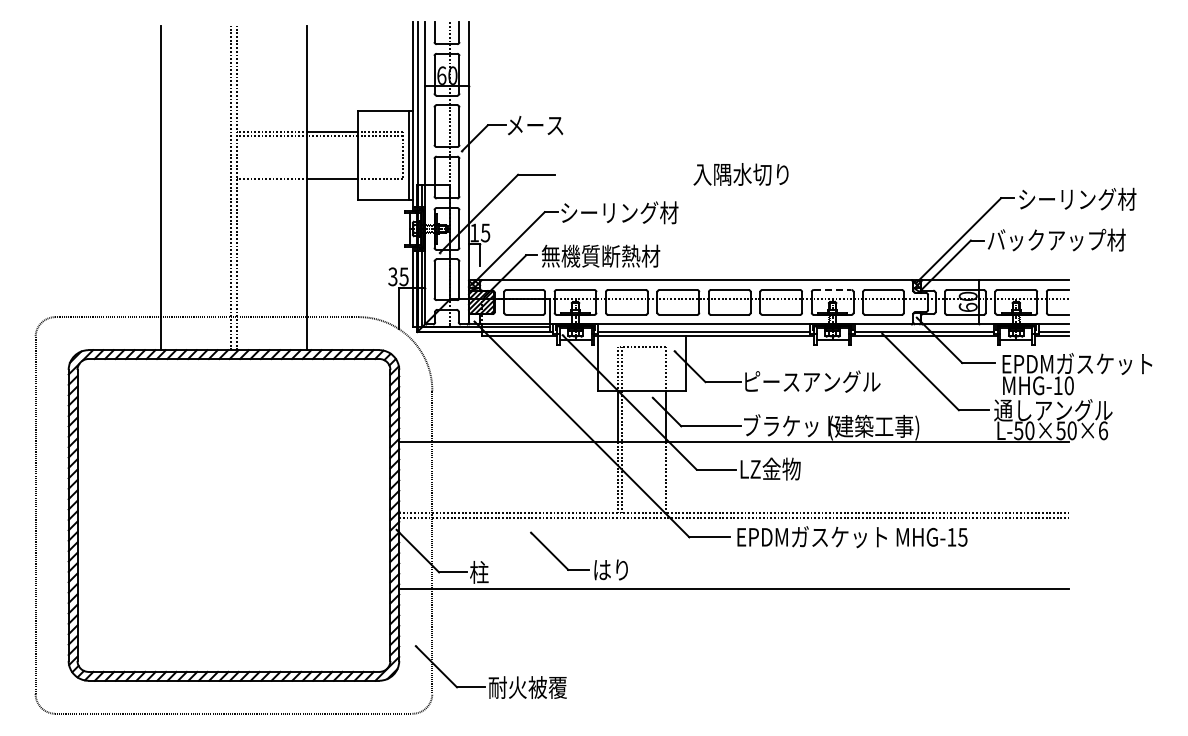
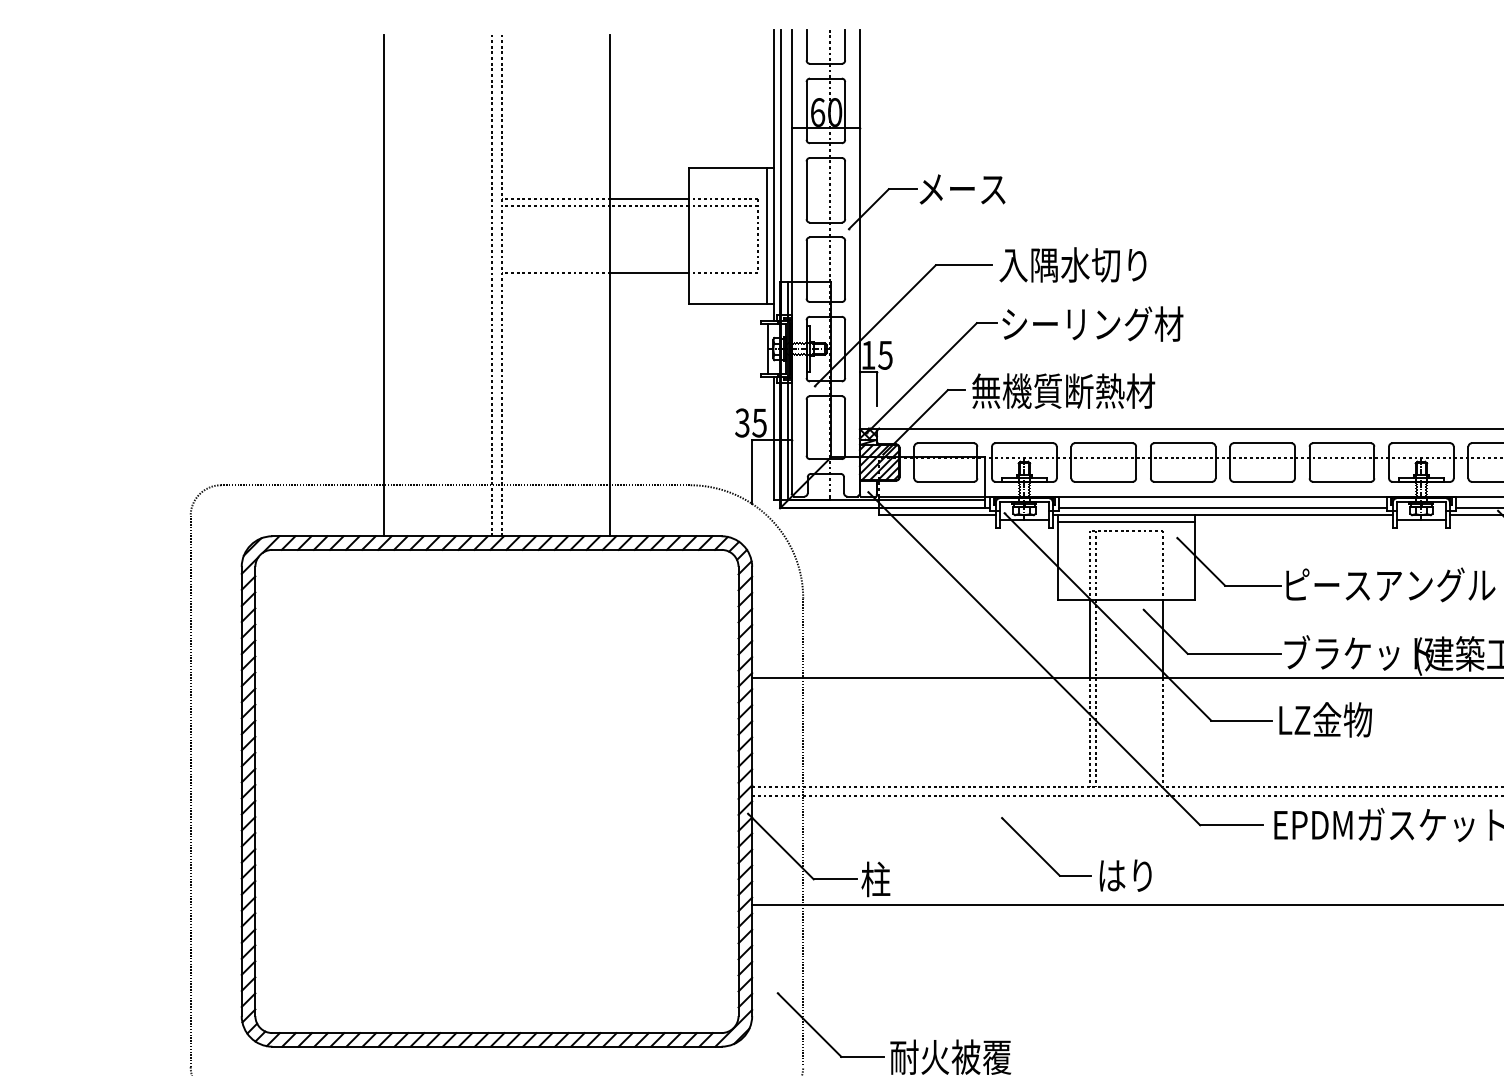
text: (740, 174) -> (1072, 265), moved
line: (832, 289) -> (1421, 442), dashed -> solid
line: (641, 340) -> (1126, 521), added
part: (578, 569) -> (1075, 874), moved

